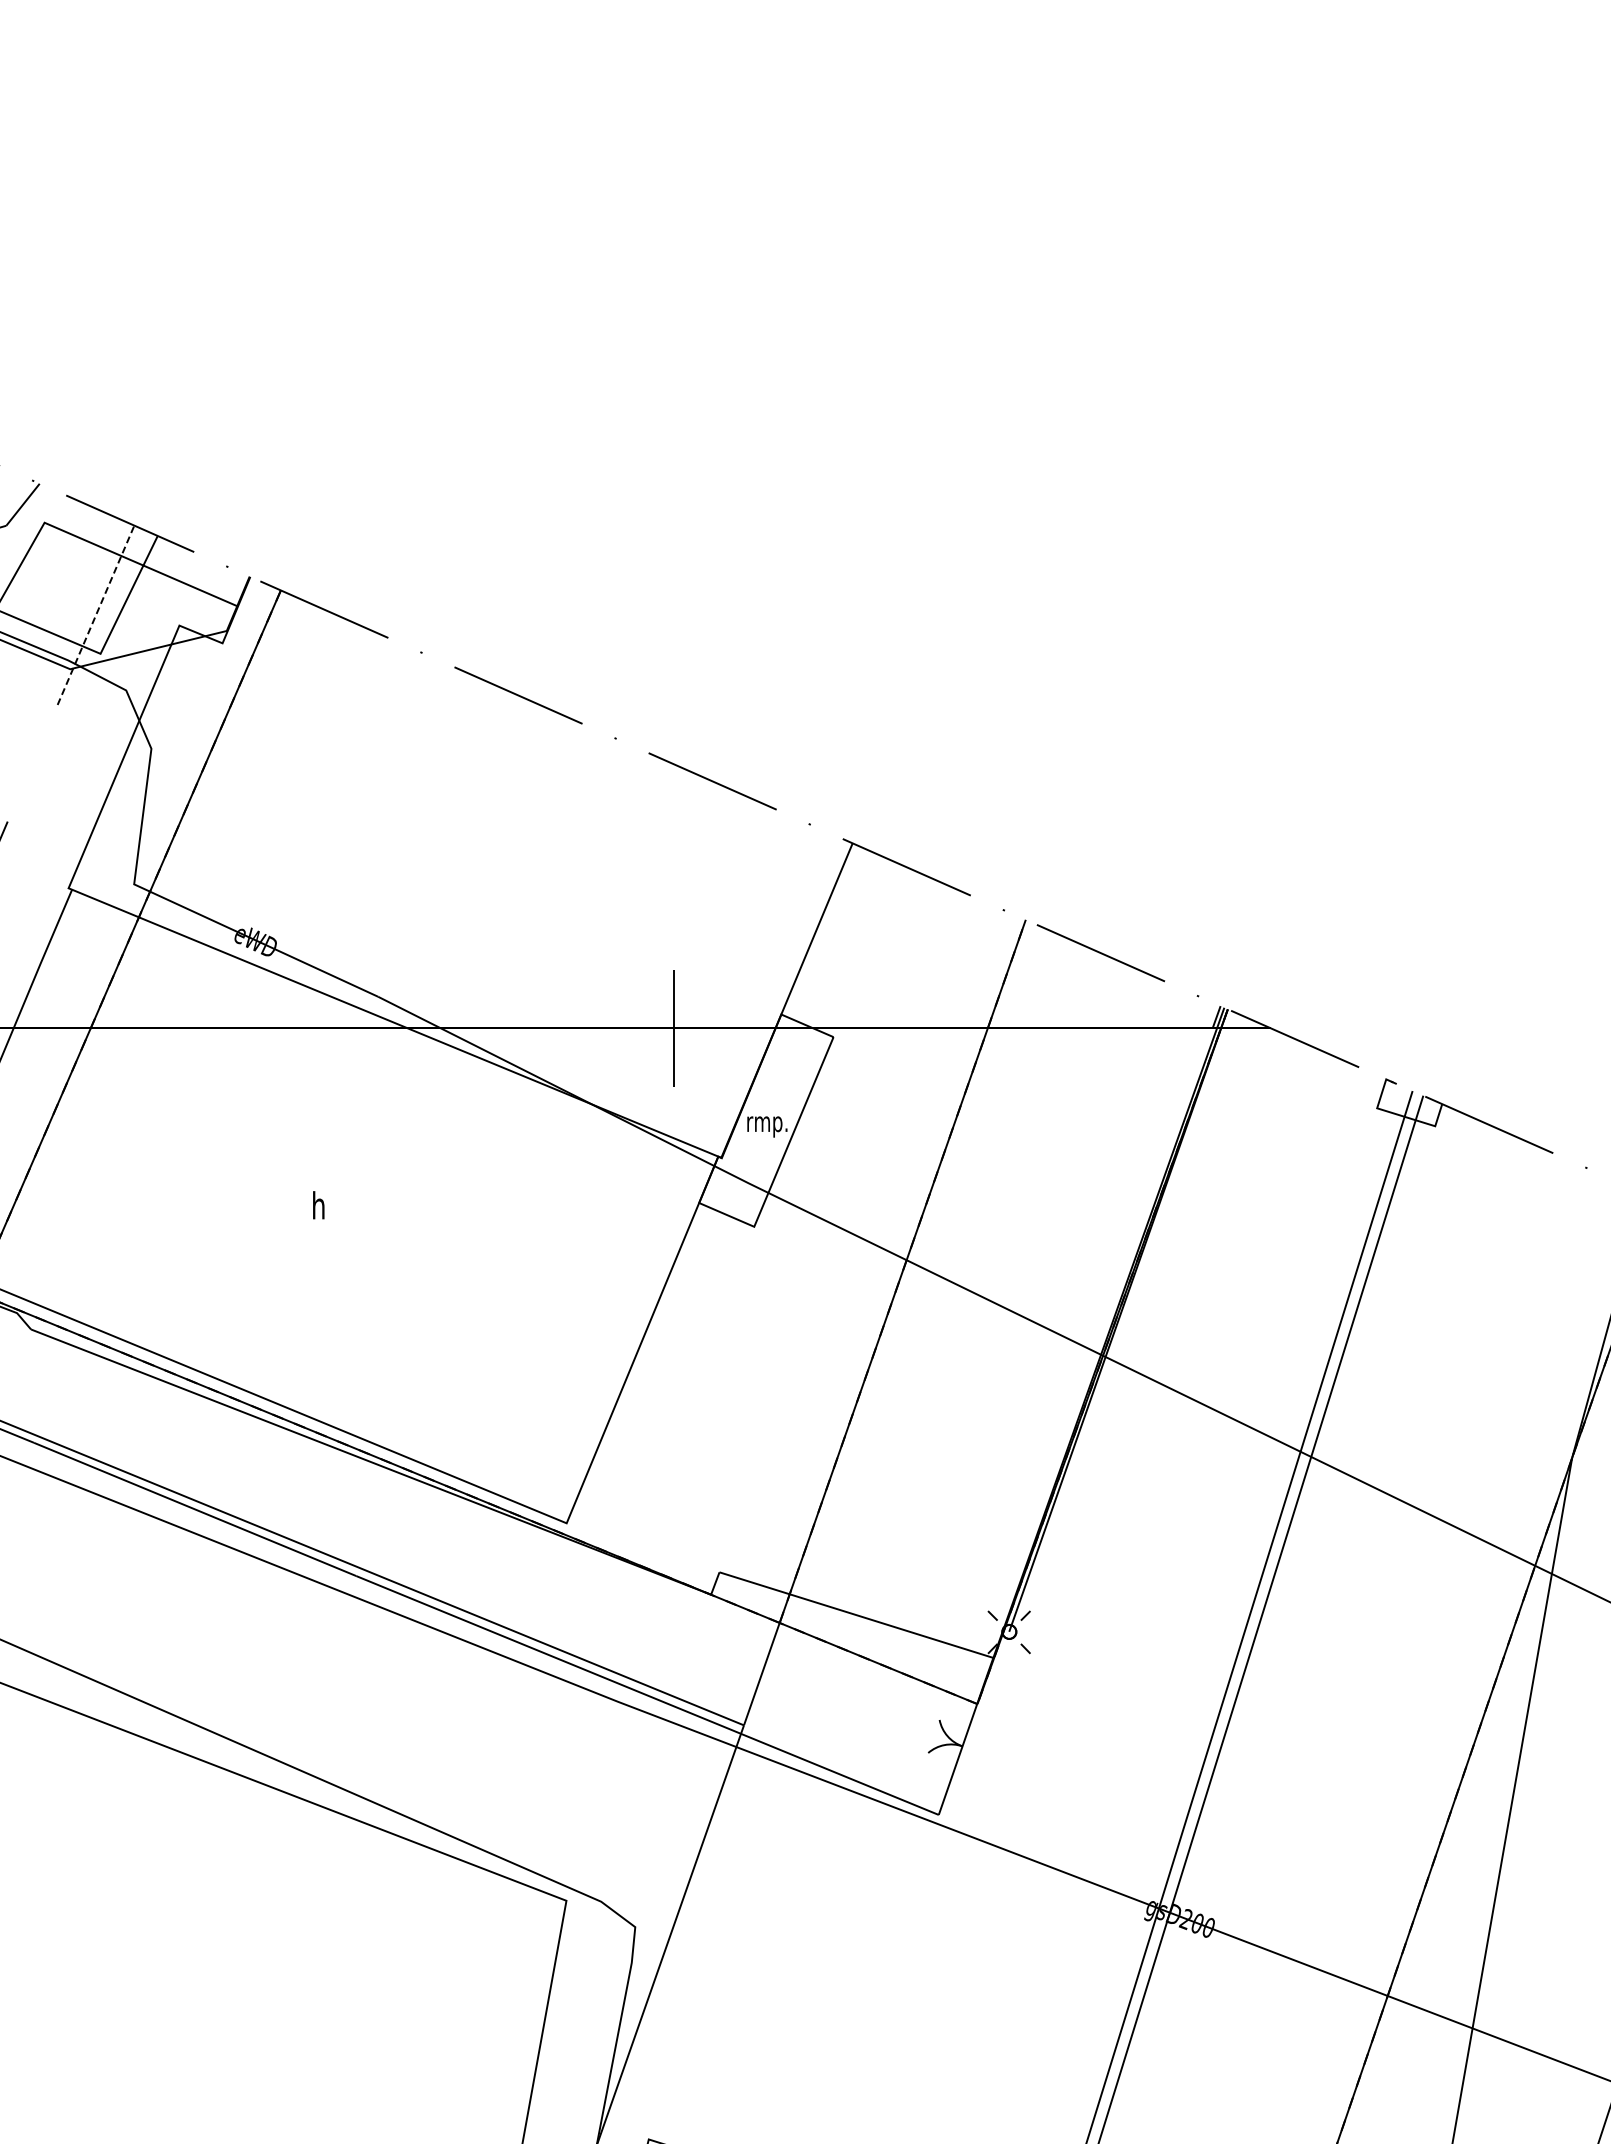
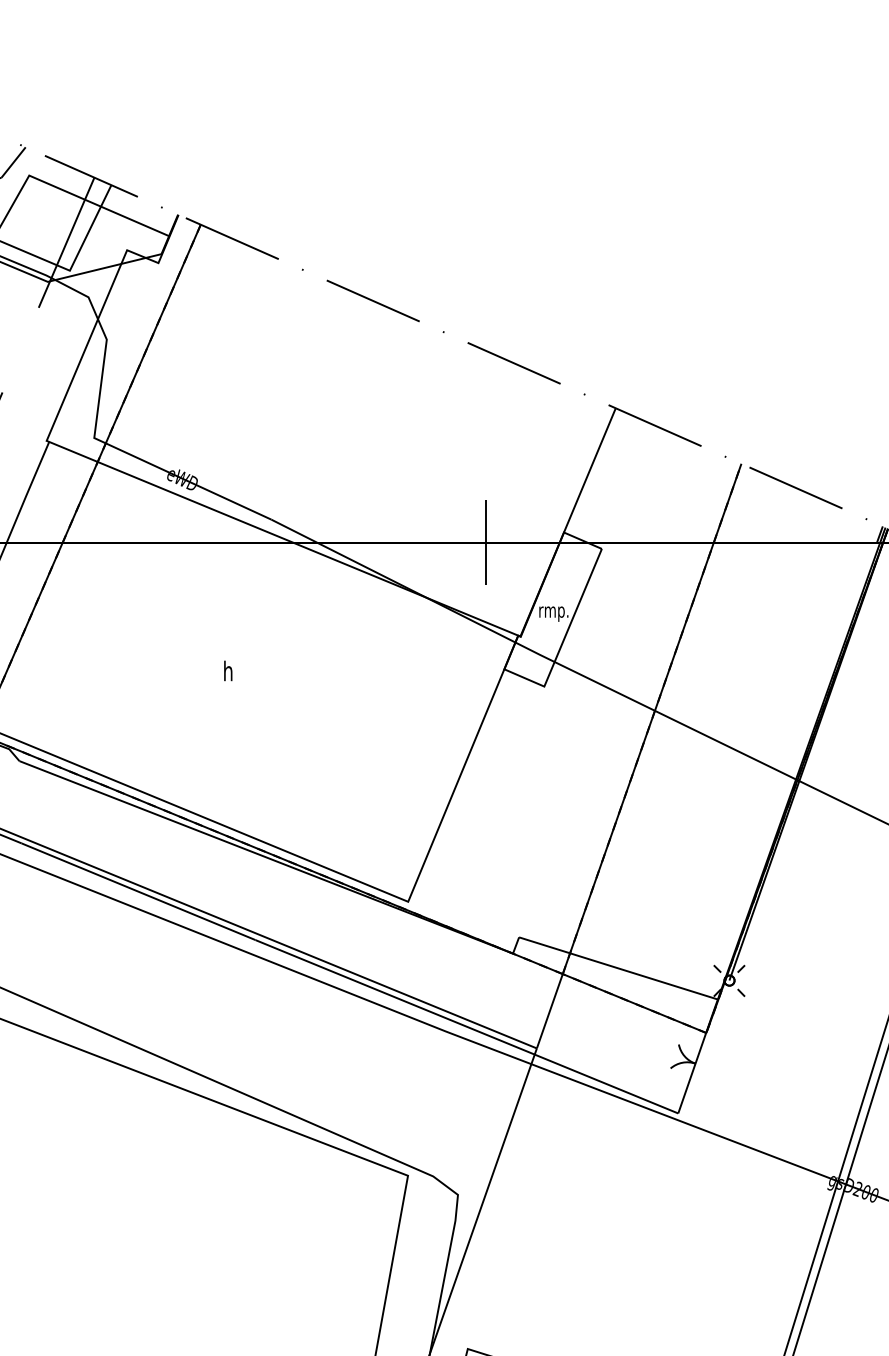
line: (96, 615) -> (66, 242), dashed -> solid

